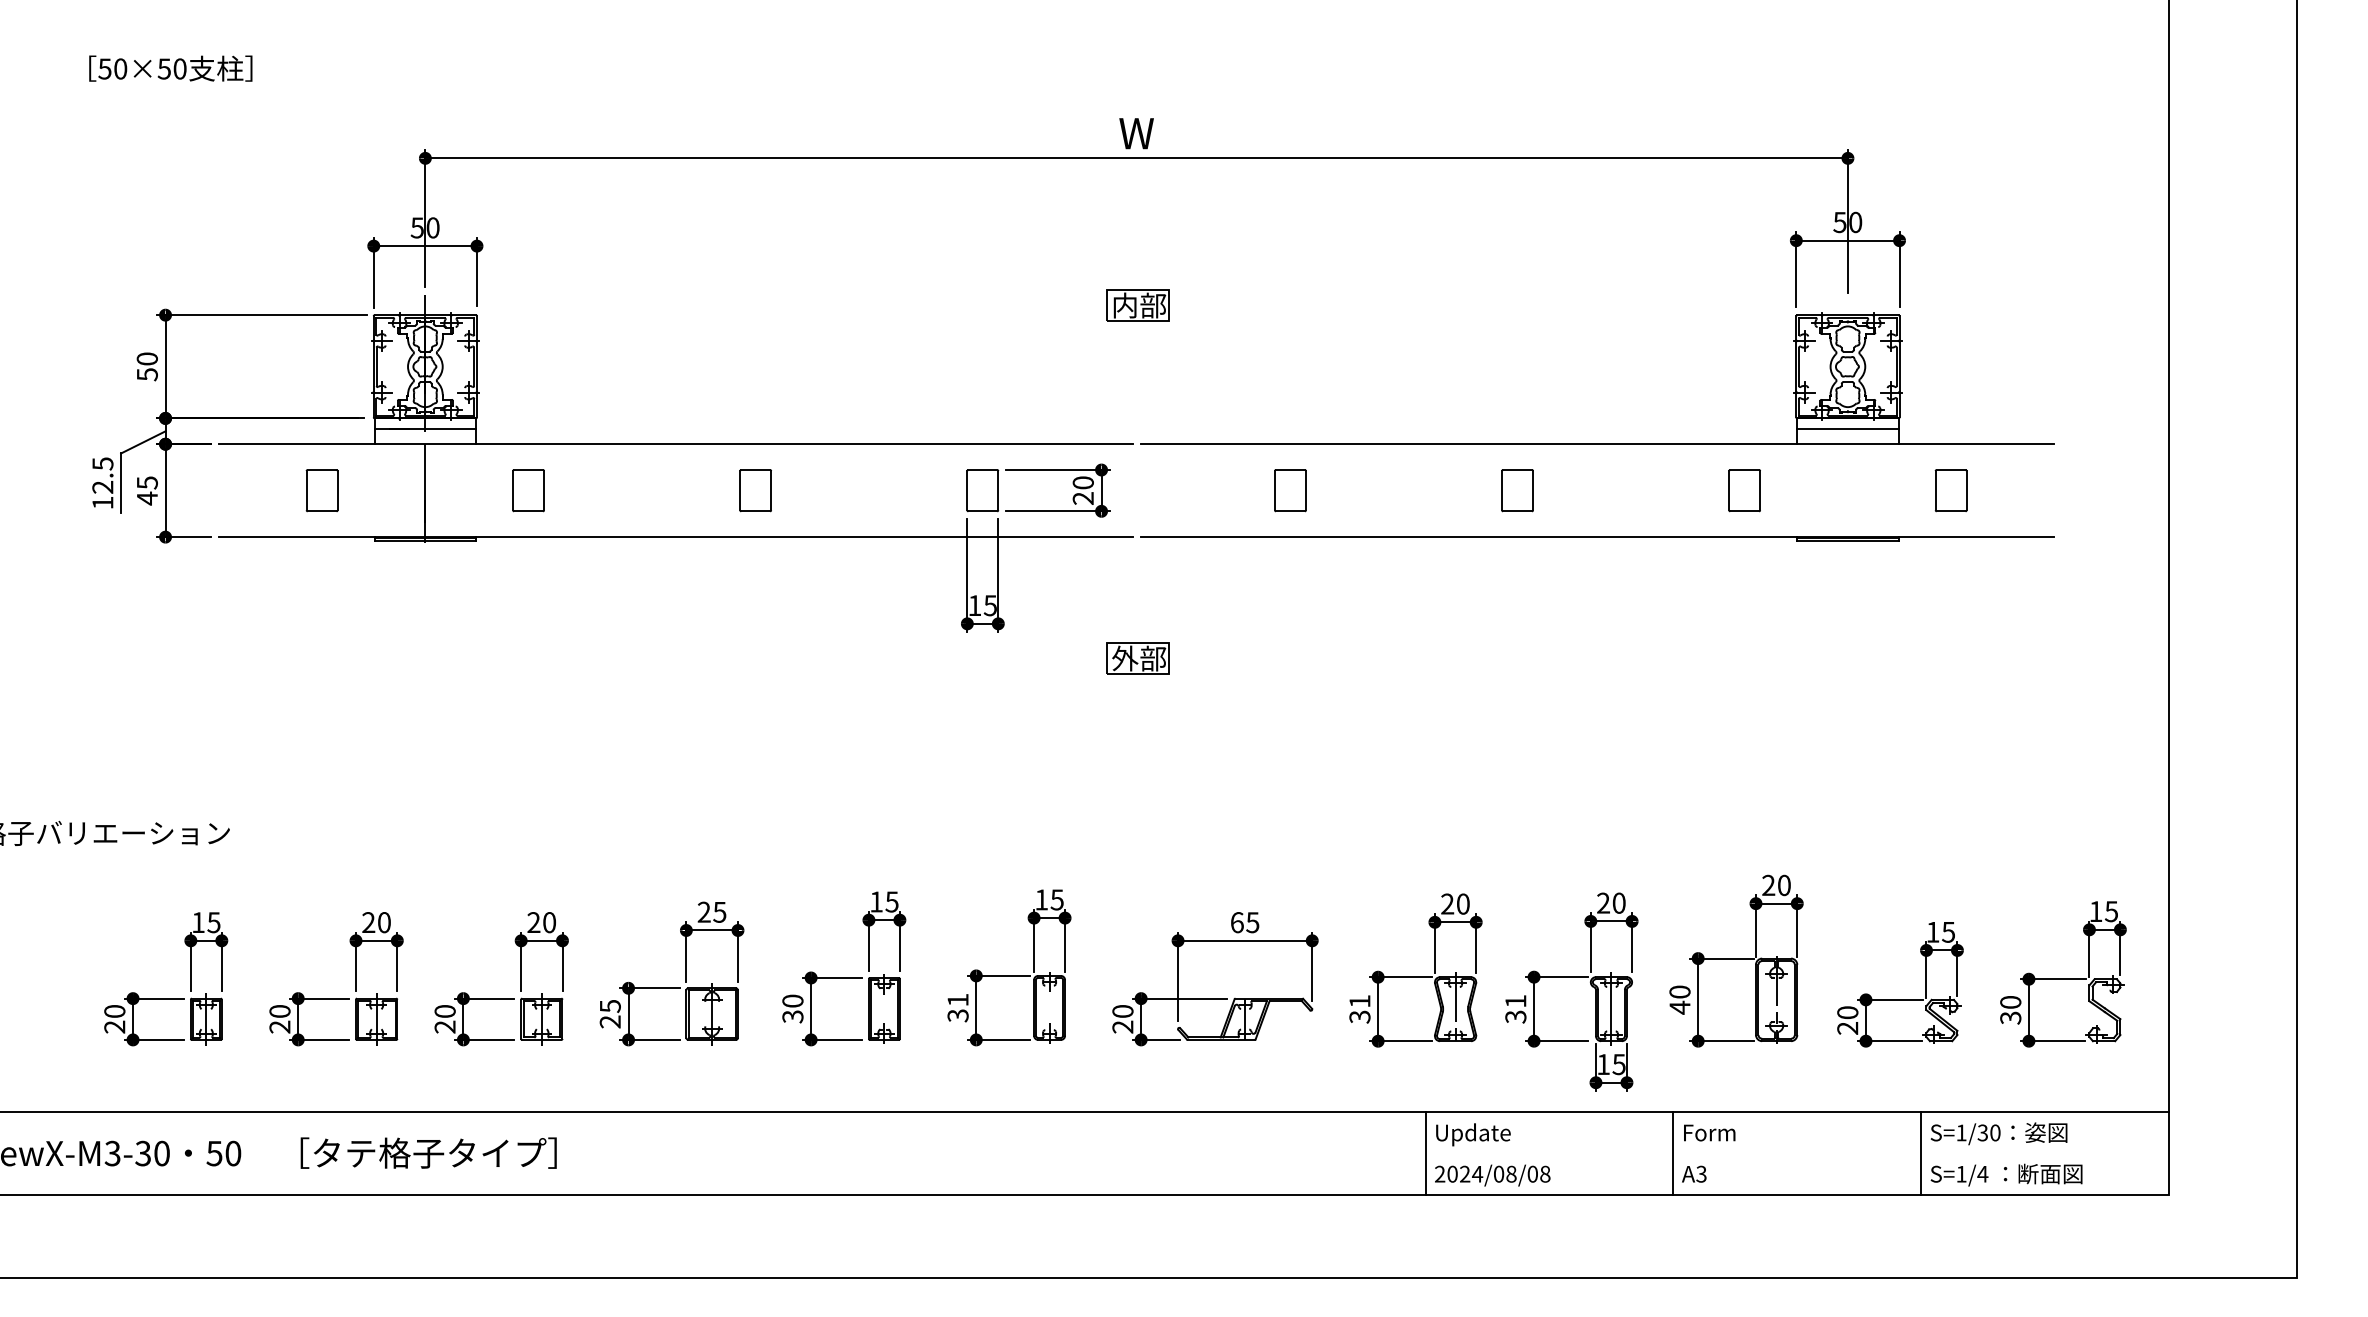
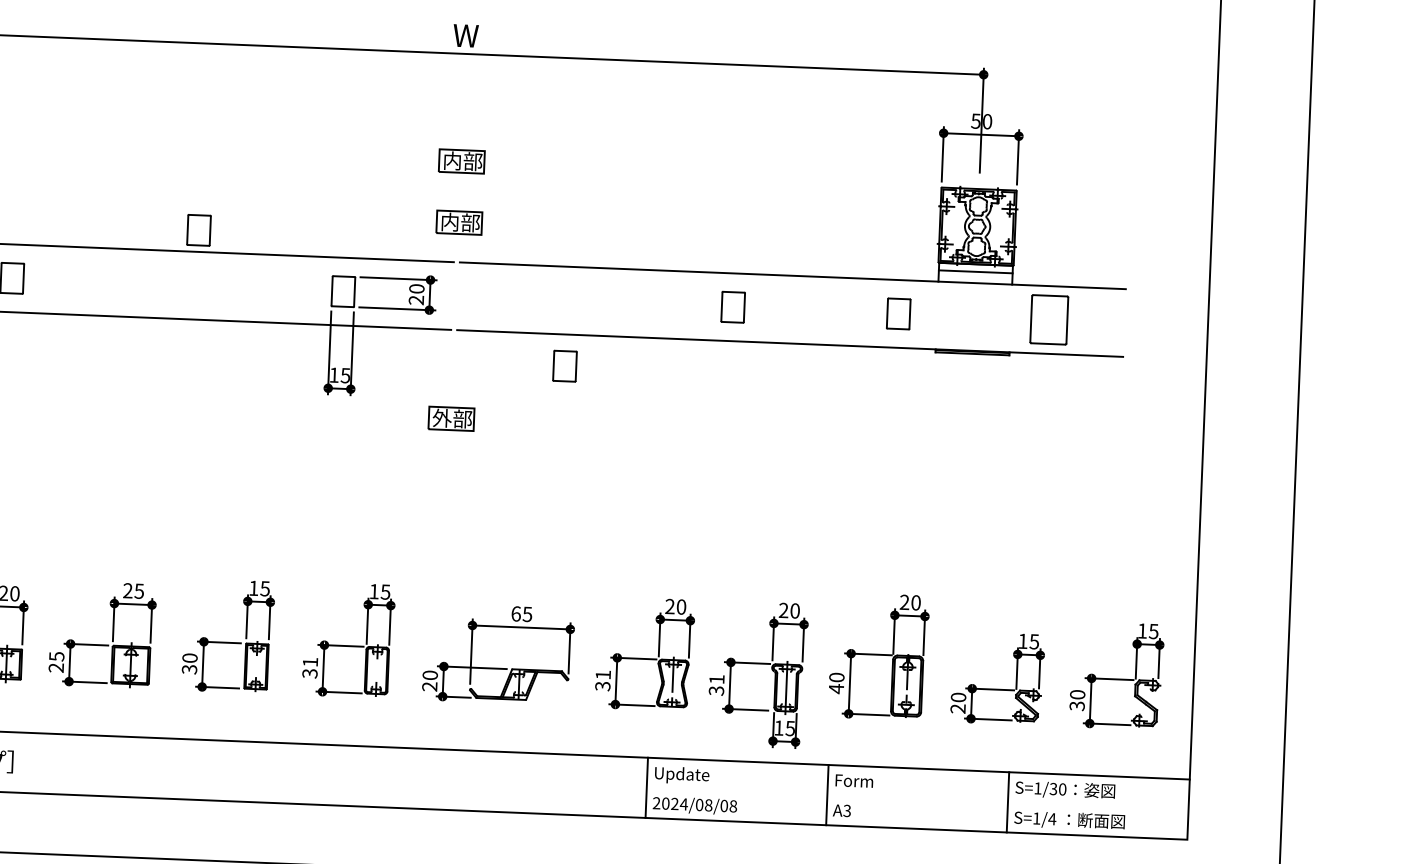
part: (1137, 389) -> (459, 222), added
part: (755, 490) -> (198, 230), moved
part: (1290, 490) -> (565, 366), moved
part: (1950, 490) -> (1048, 319), size x1.6

